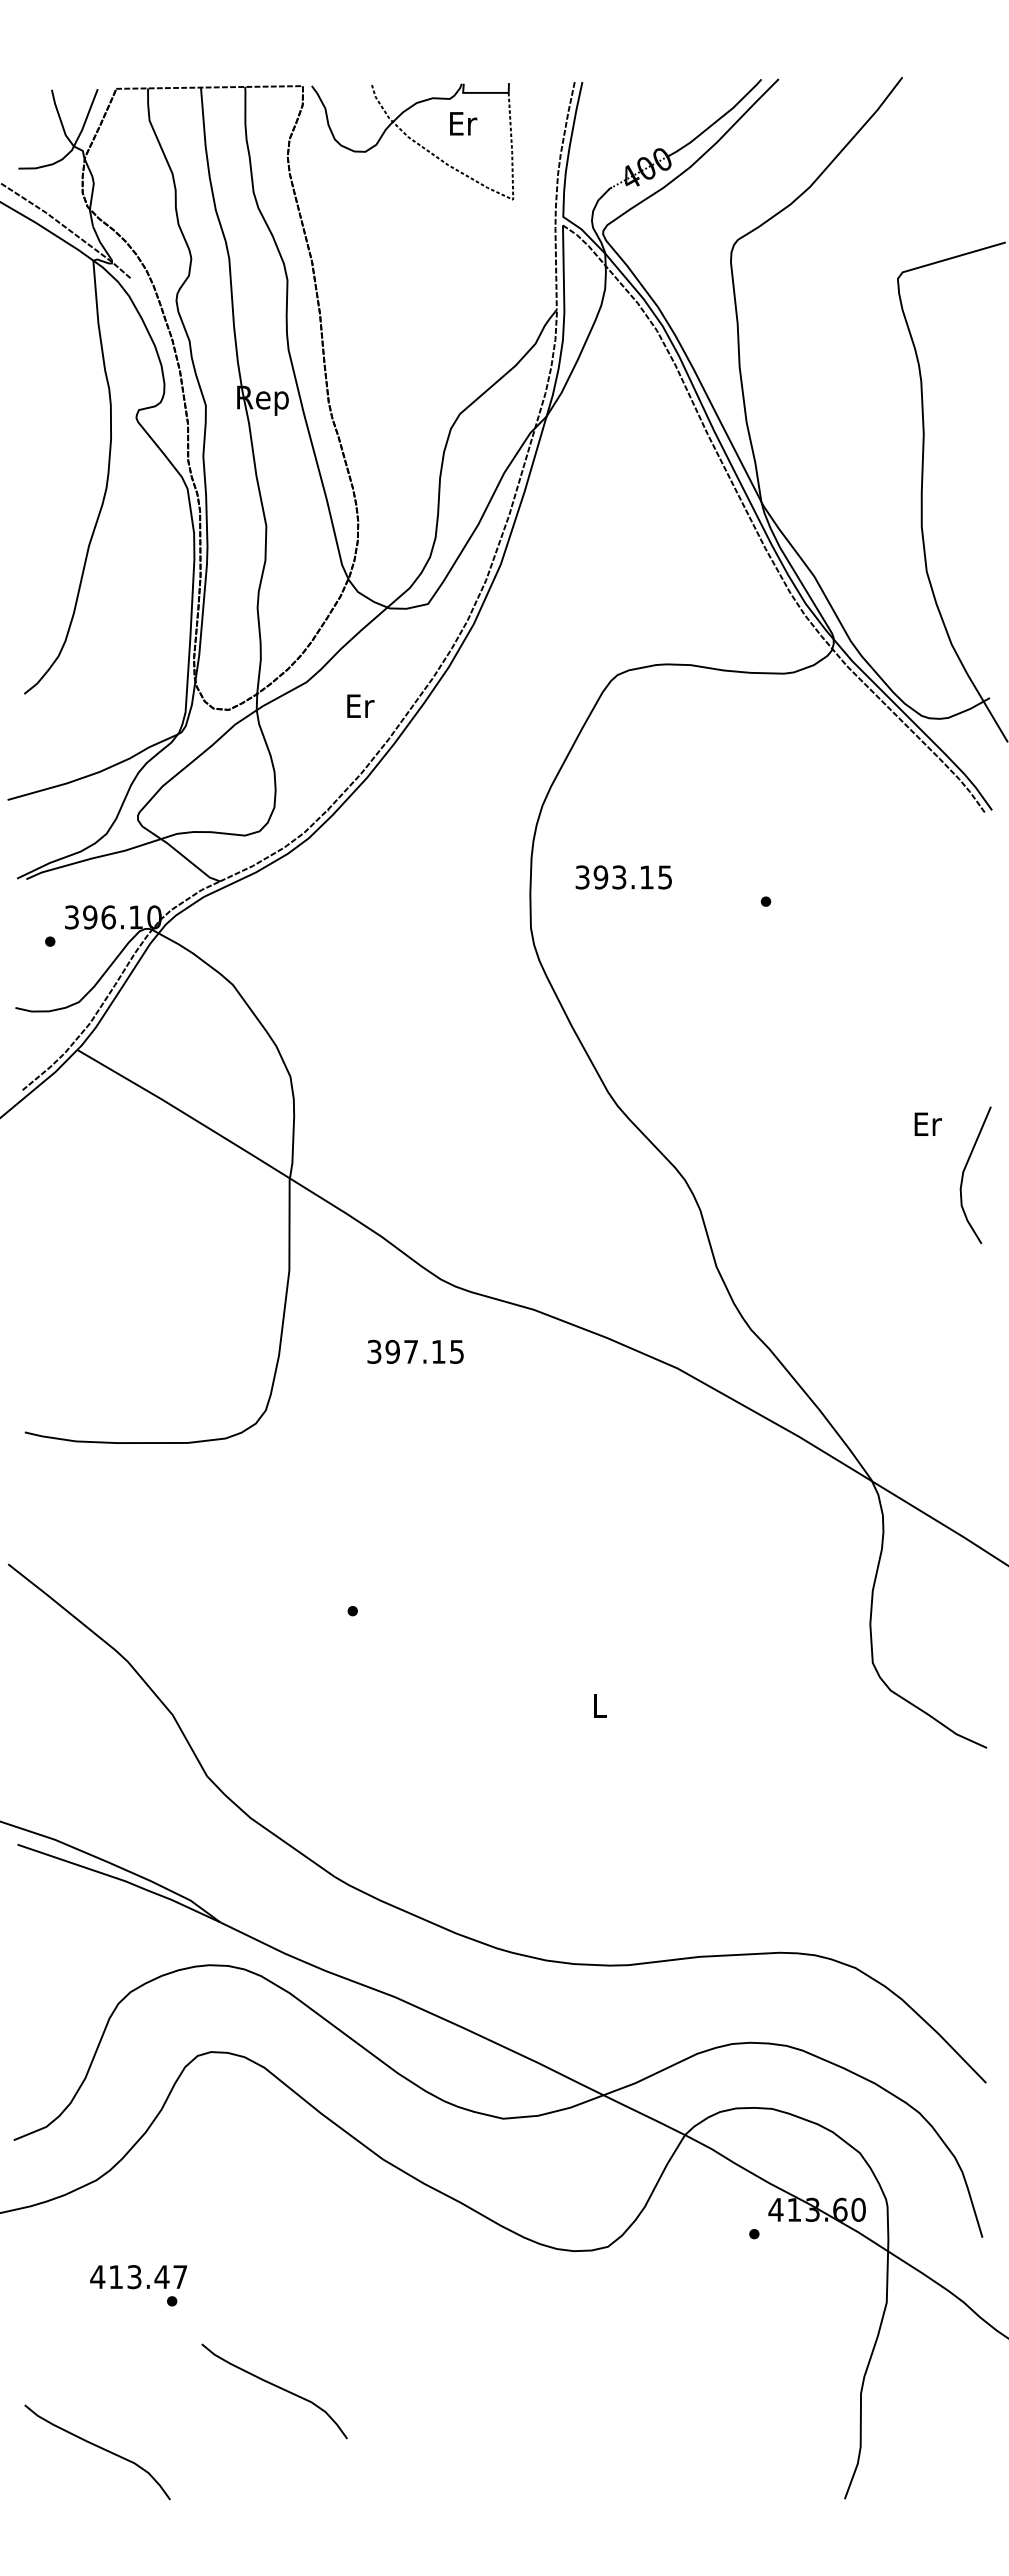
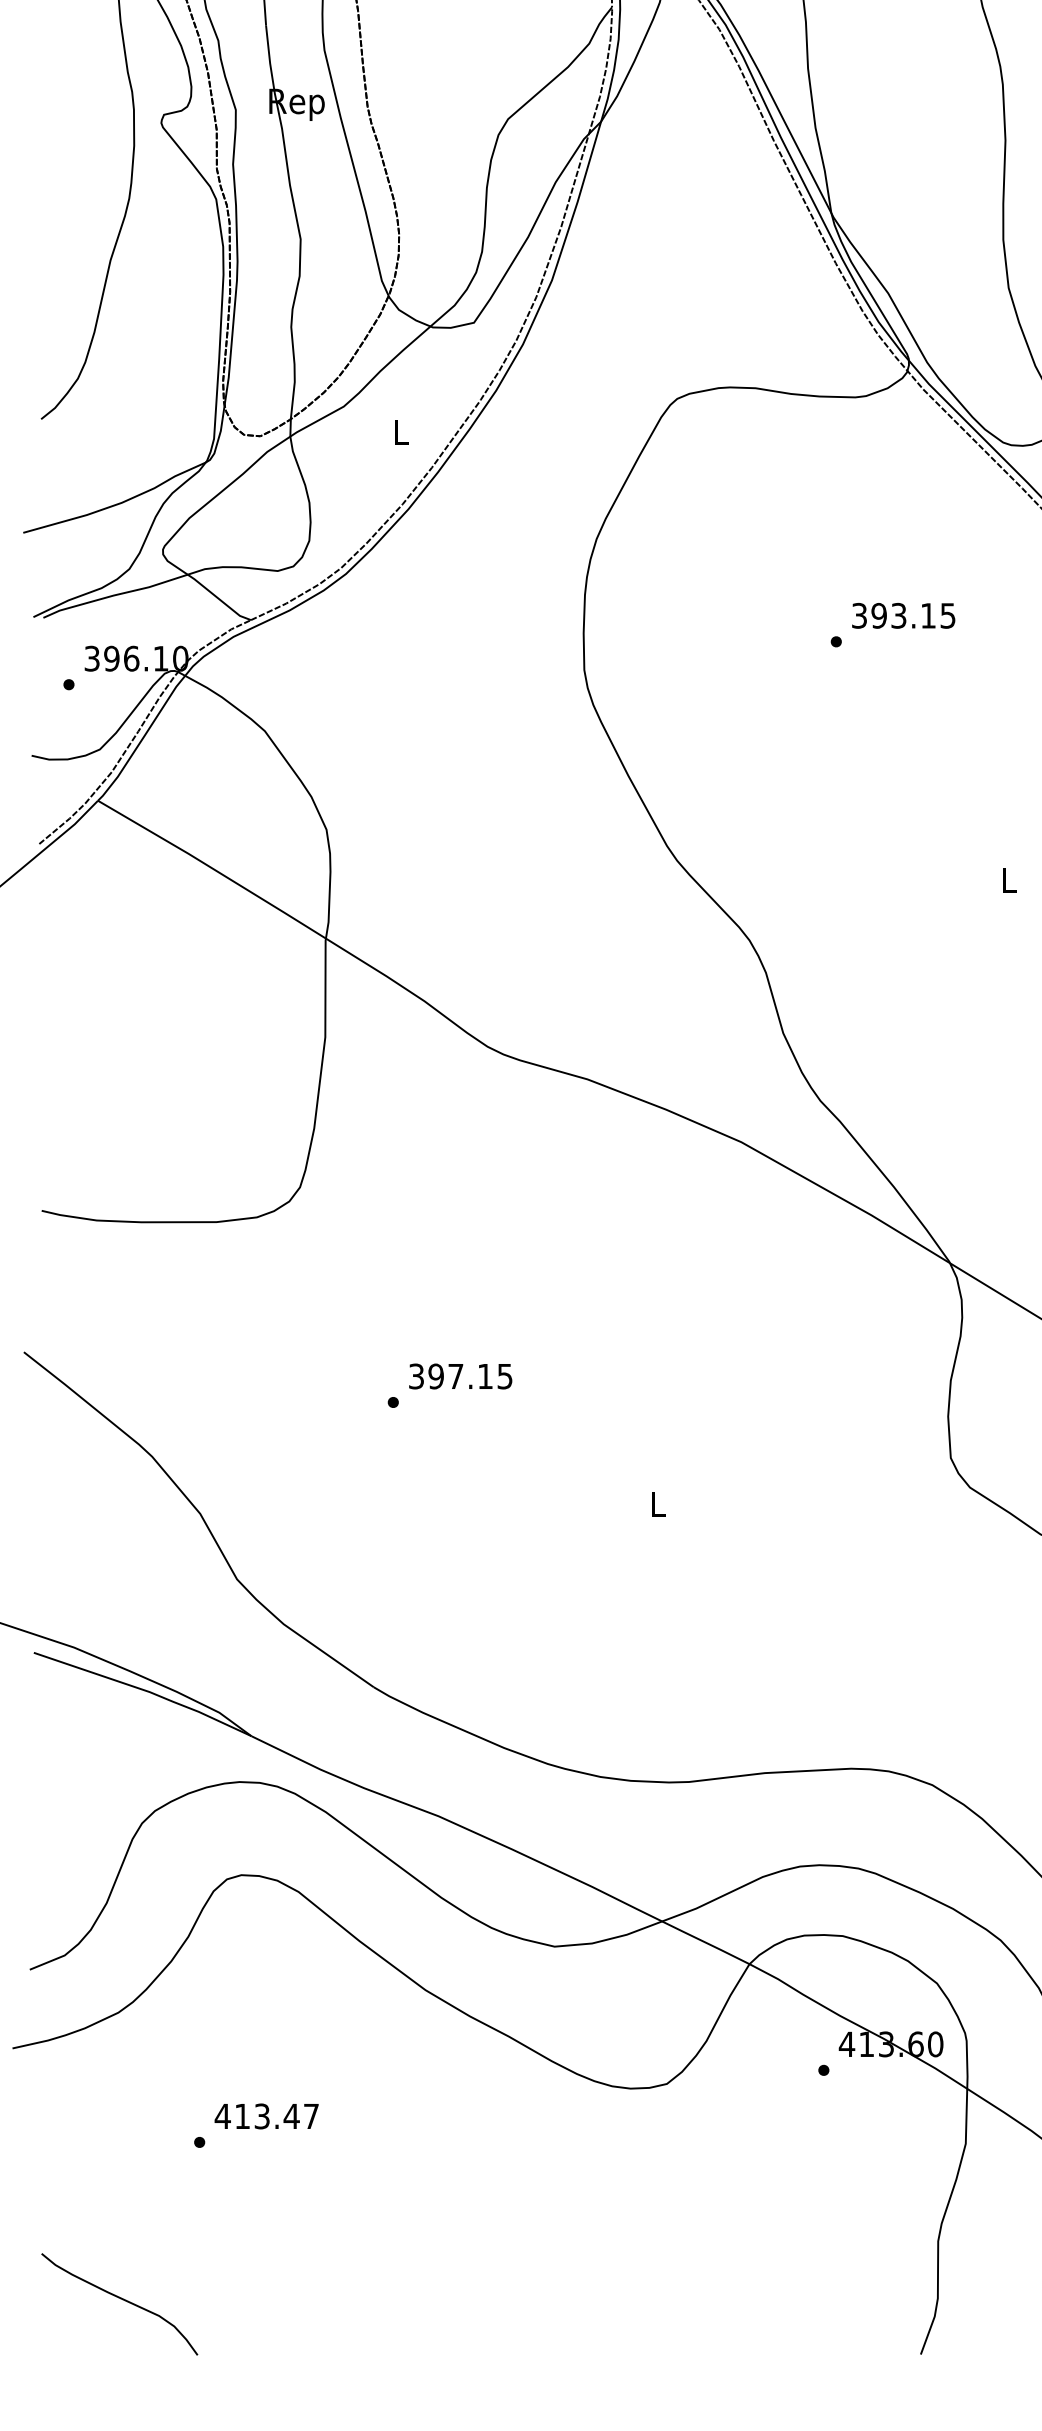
text: (360, 705) -> (401, 431), Er -> L
text: (623, 877) -> (903, 615), moved
text: (927, 1123) -> (1009, 879), Er -> L
text: (415, 1351) -> (460, 1376), moved
text: (138, 2277) -> (266, 2116), moved
curve: (276, 2387) -> (311, 2234), removed

